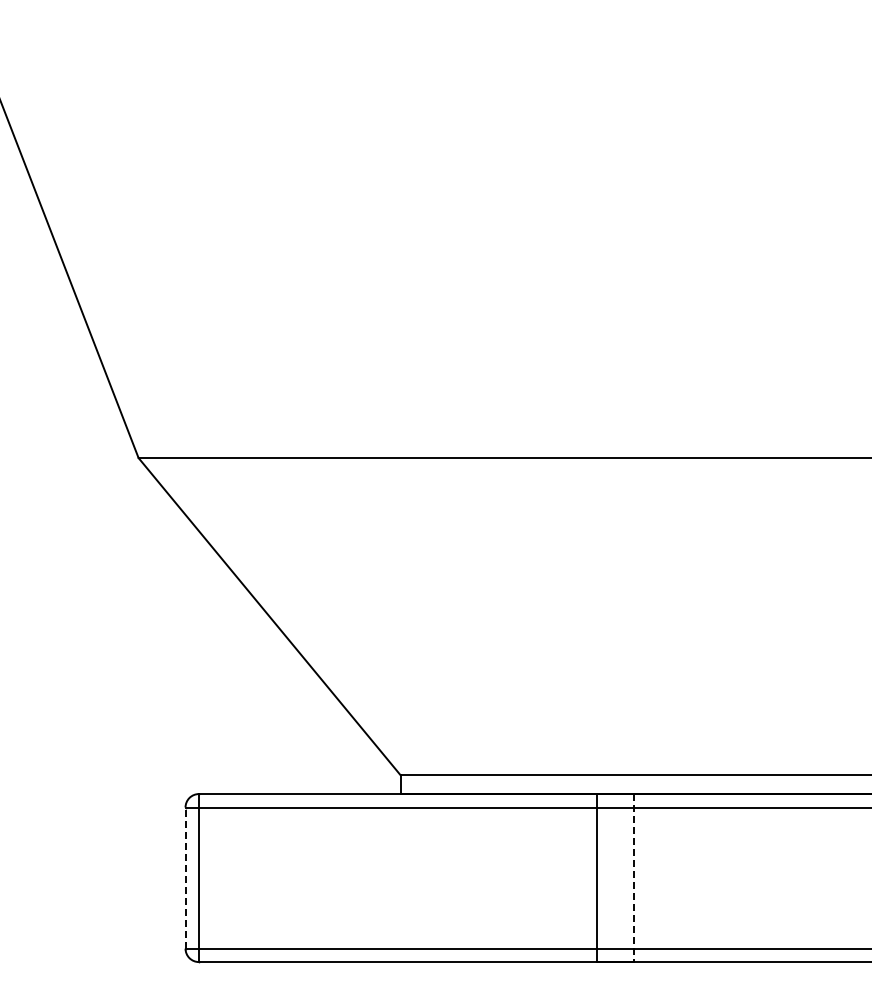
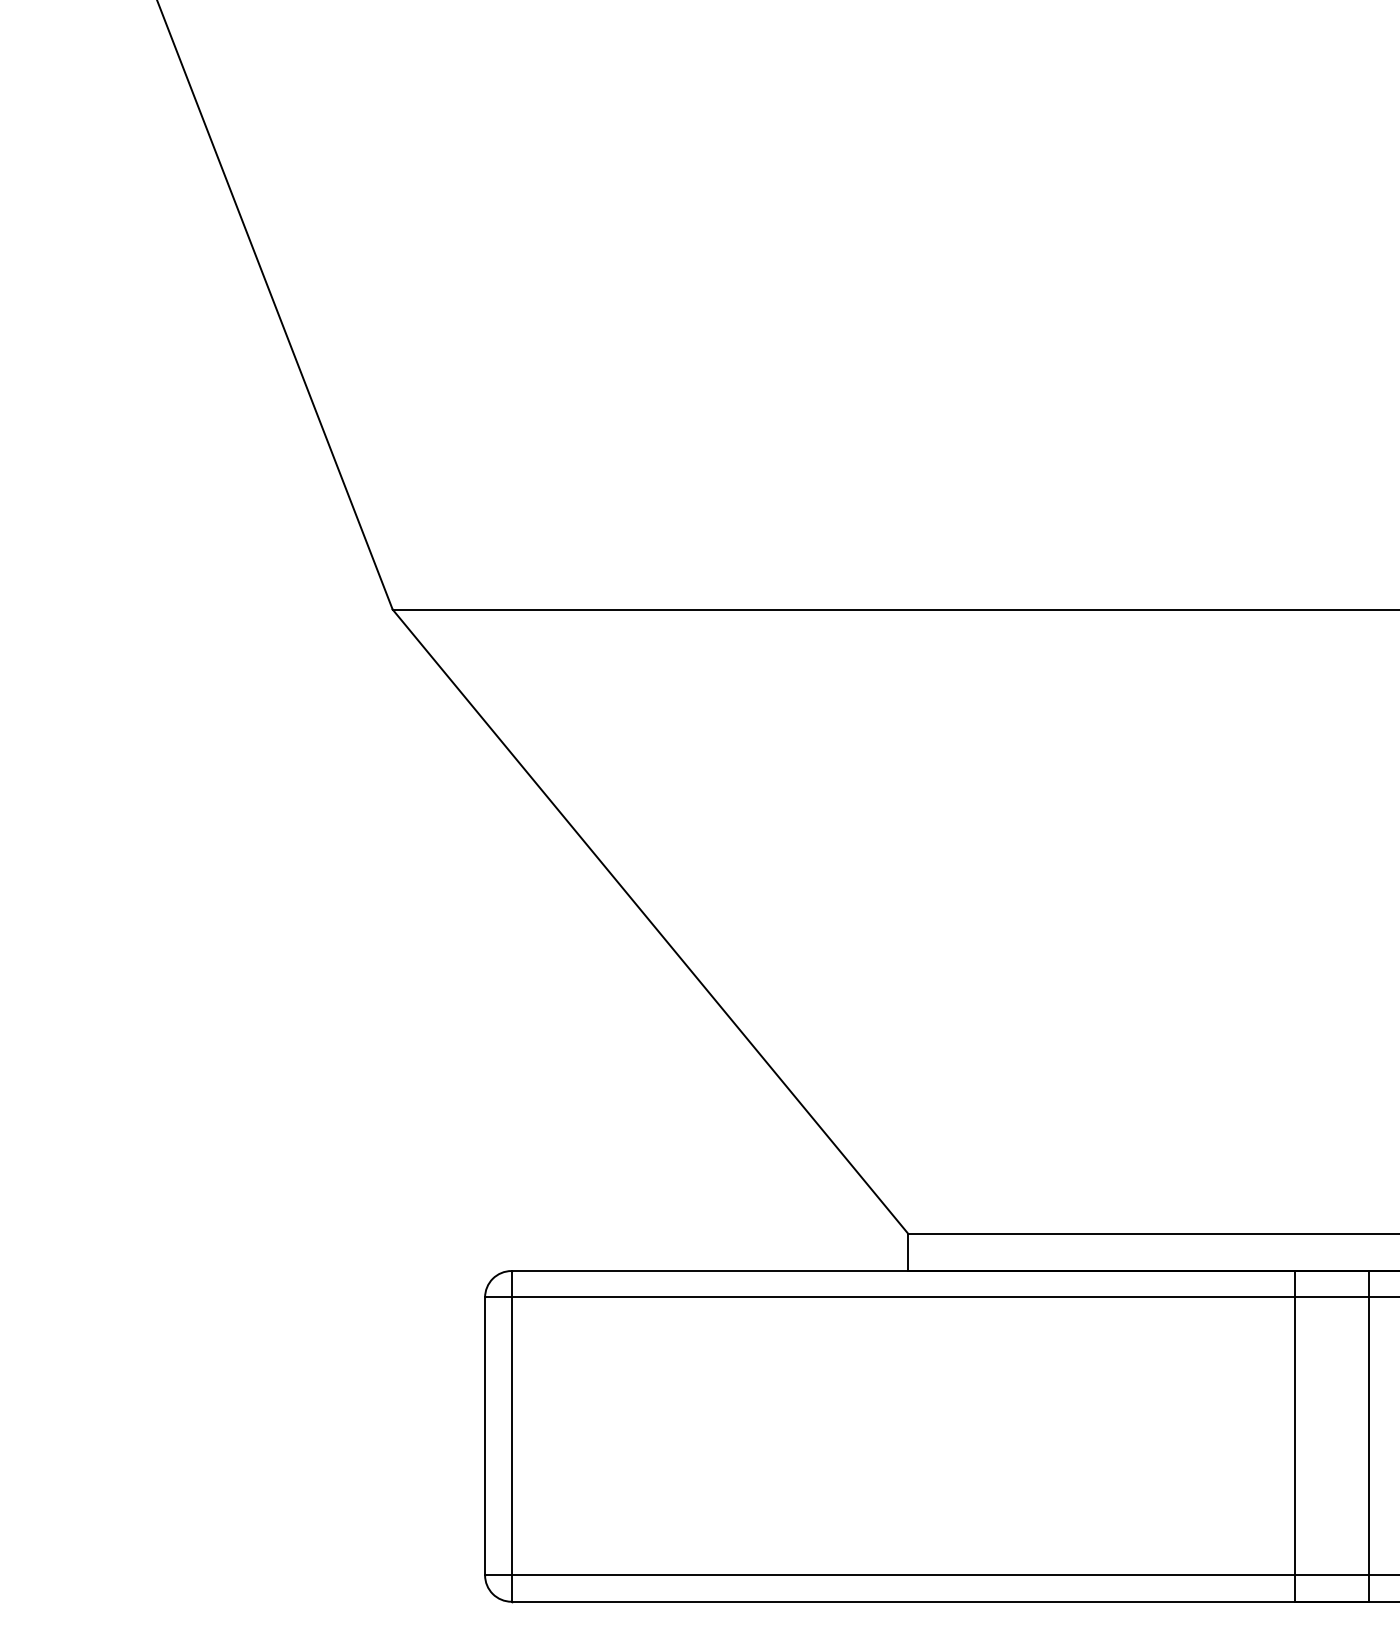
line: (185, 878) -> (485, 1437), dashed -> solid
line: (634, 878) -> (1368, 1437), dashed -> solid

